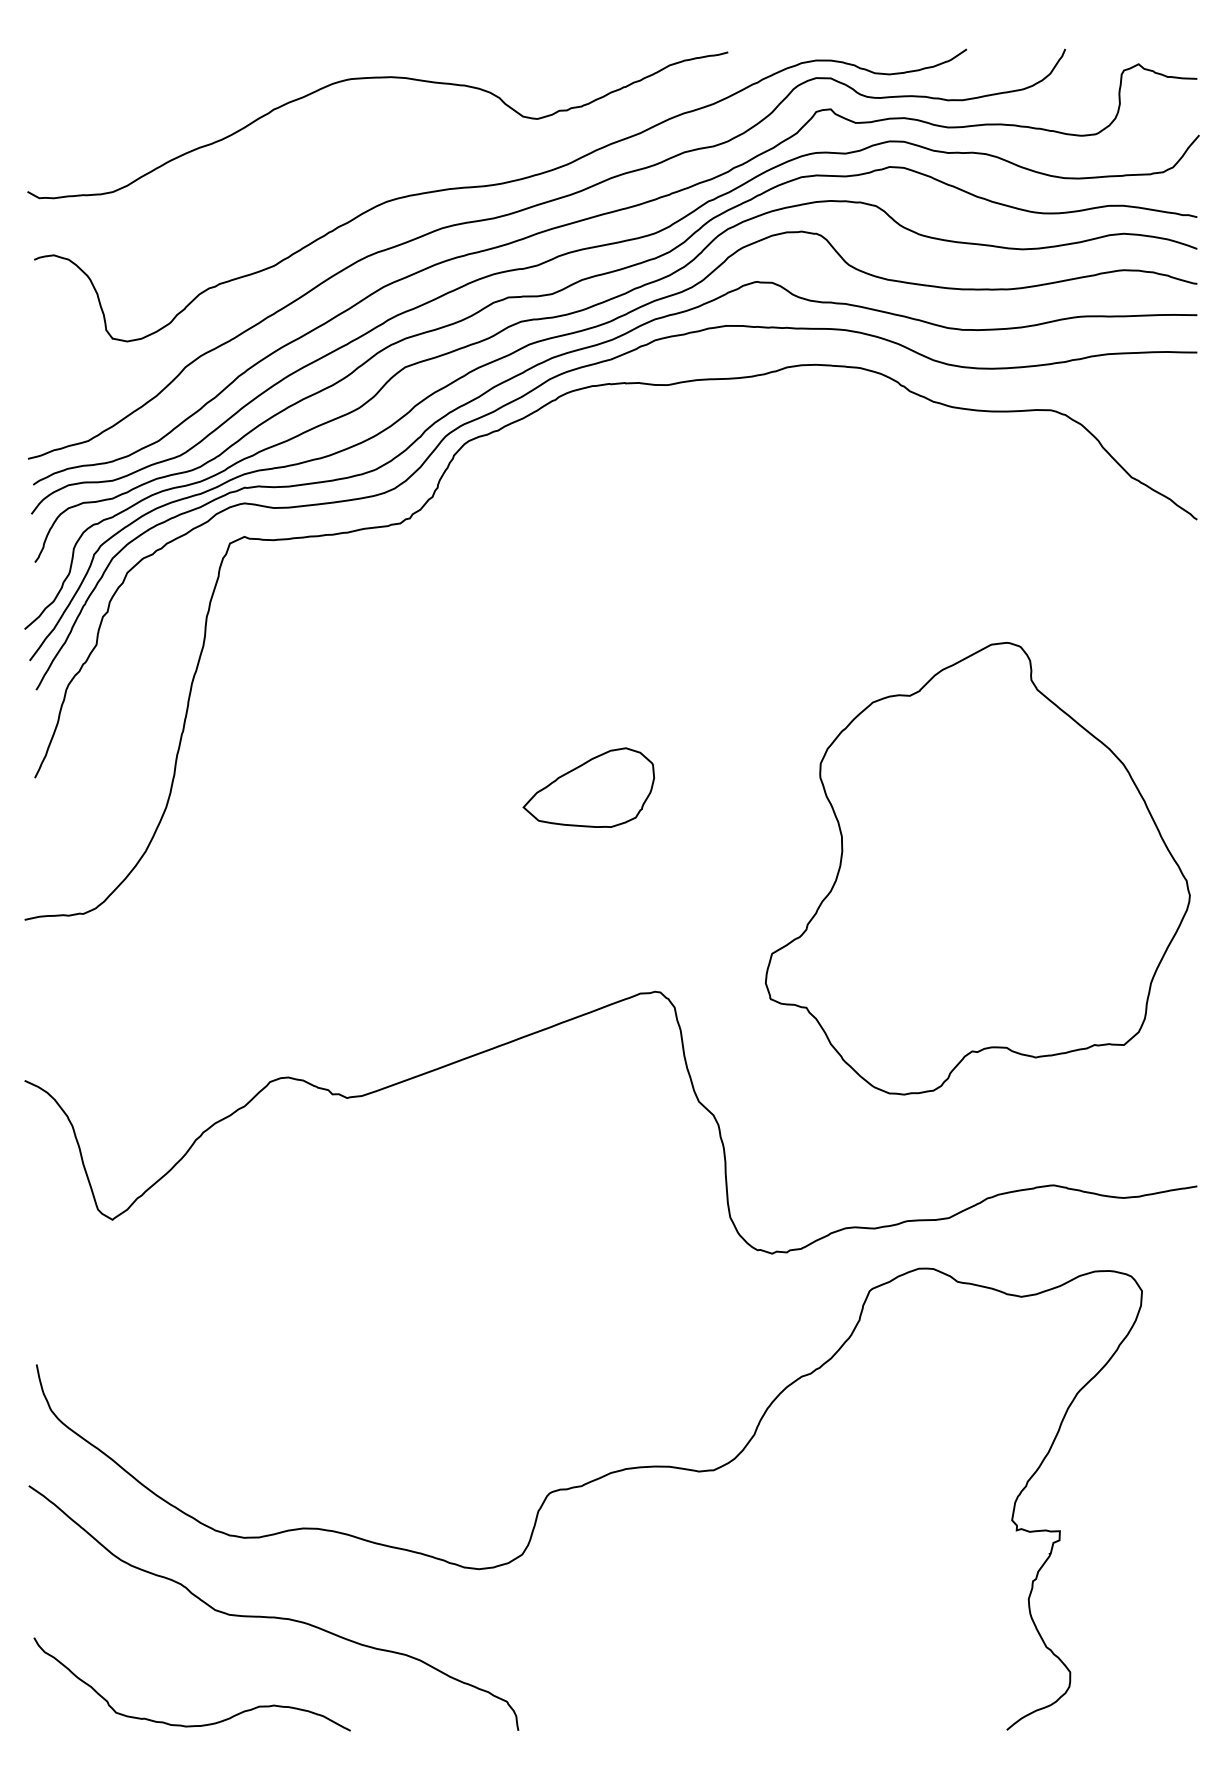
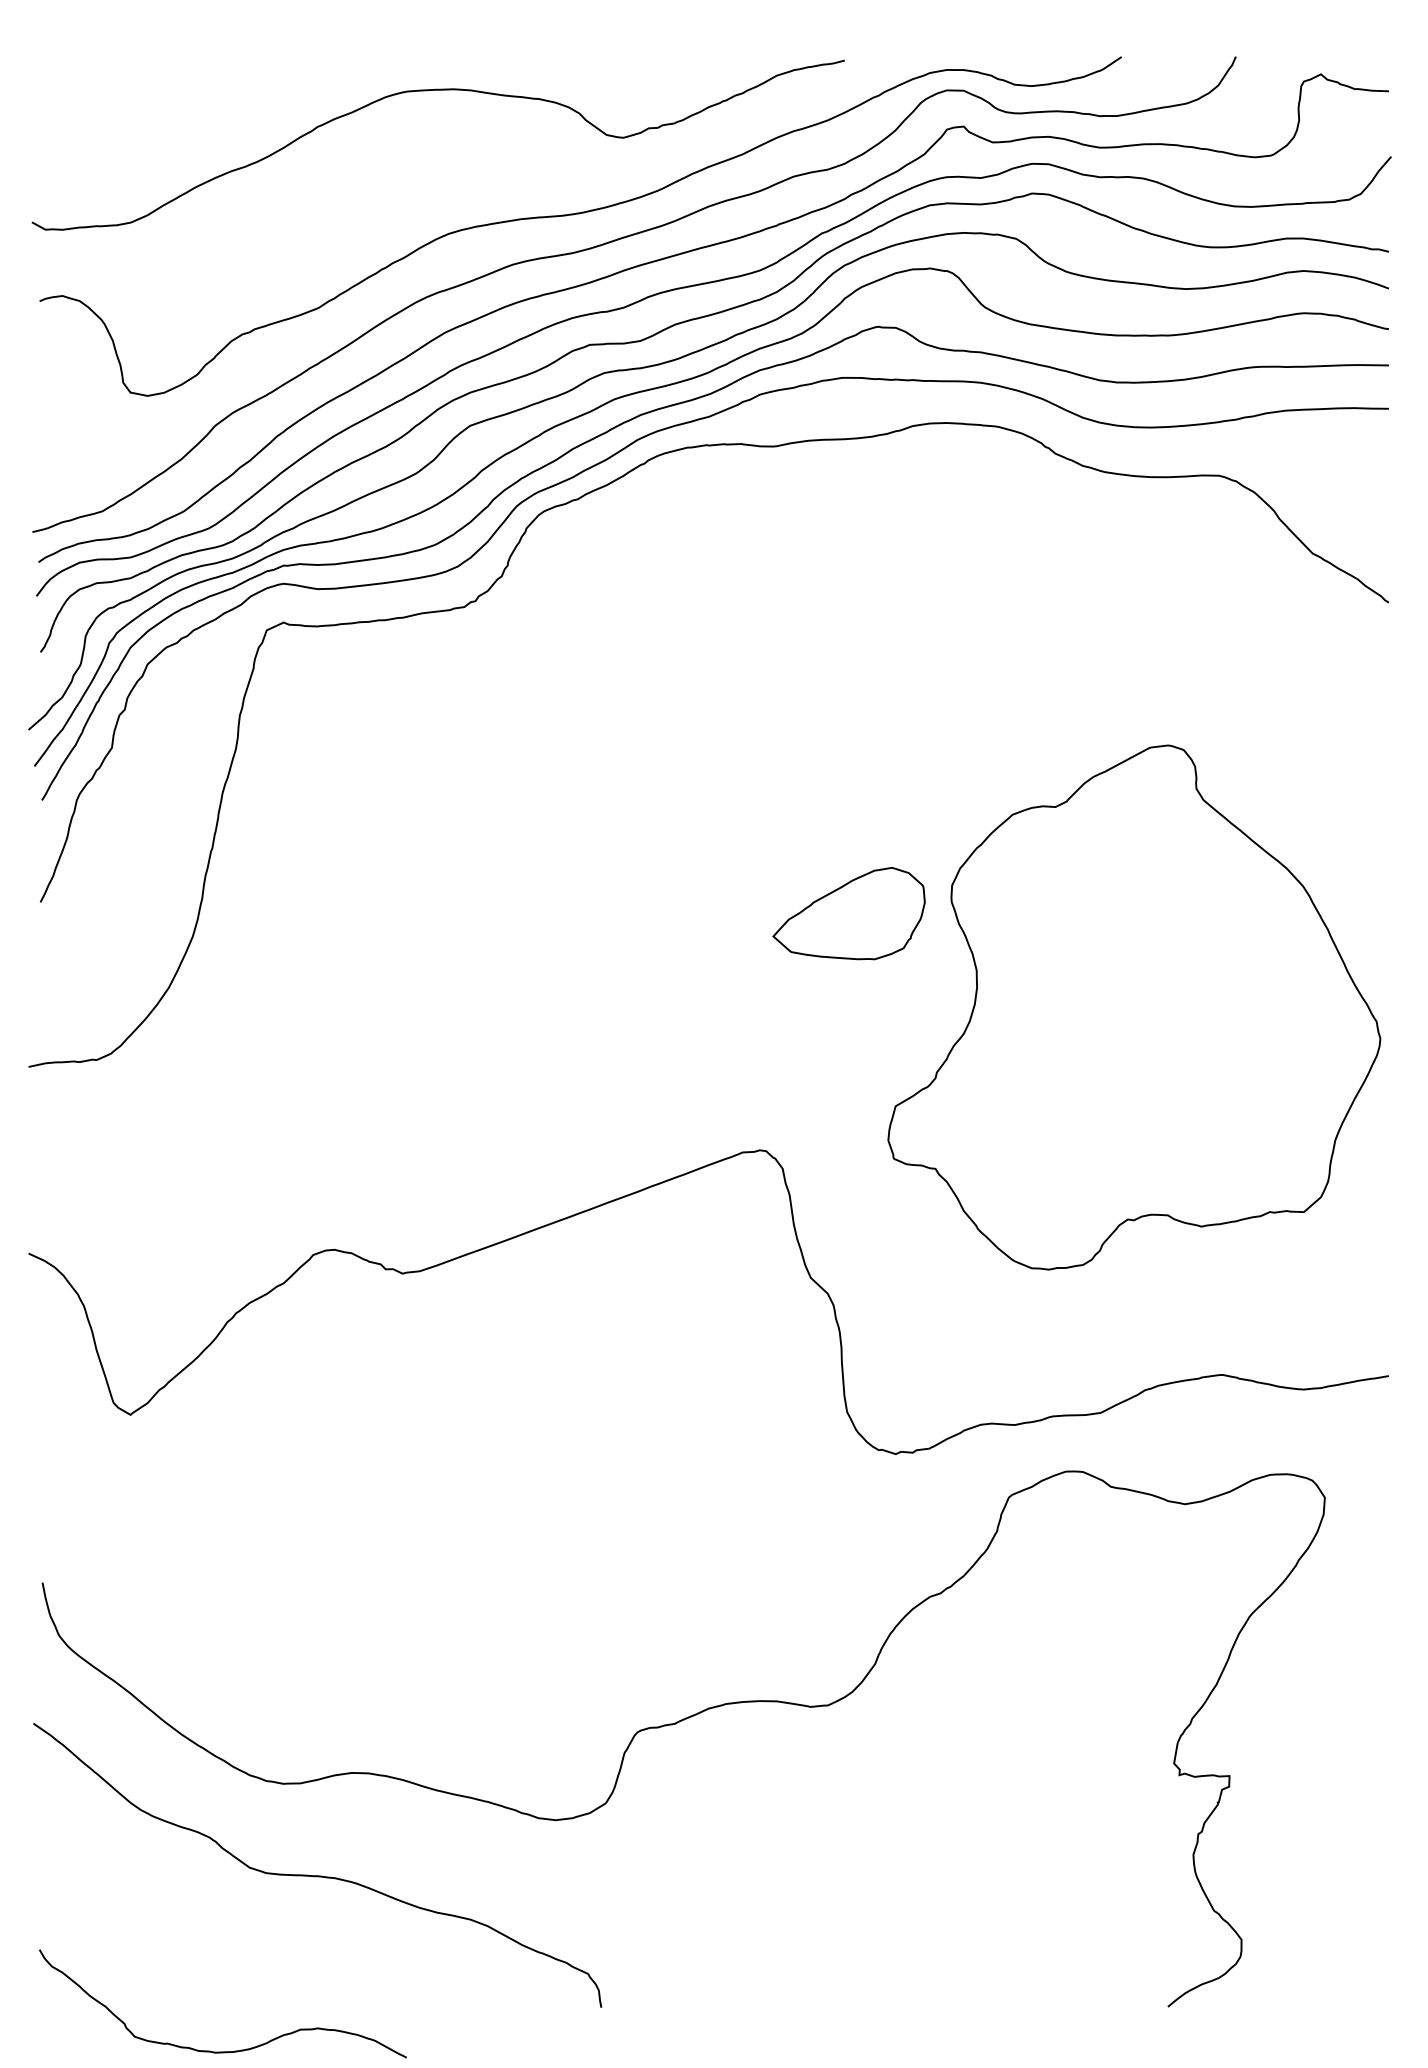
part: (588, 787) -> (848, 913), moved
curve: (191, 1725) -> (222, 2051), moved

